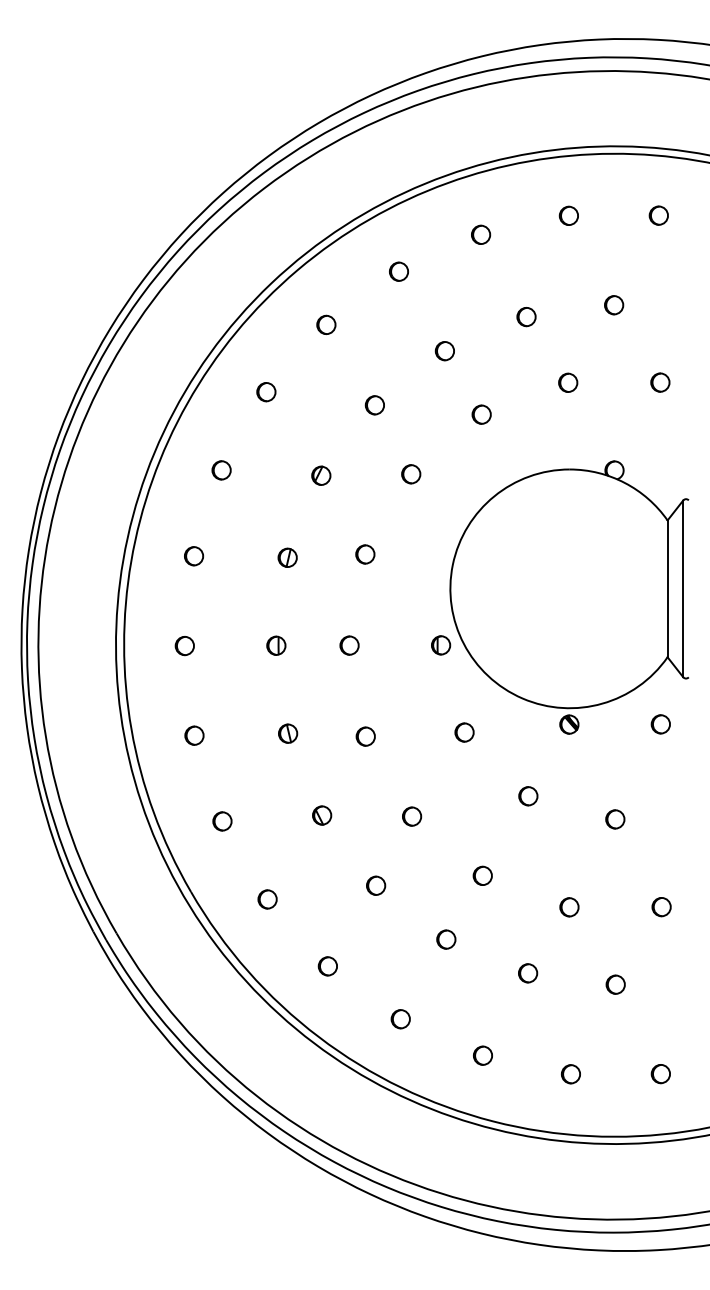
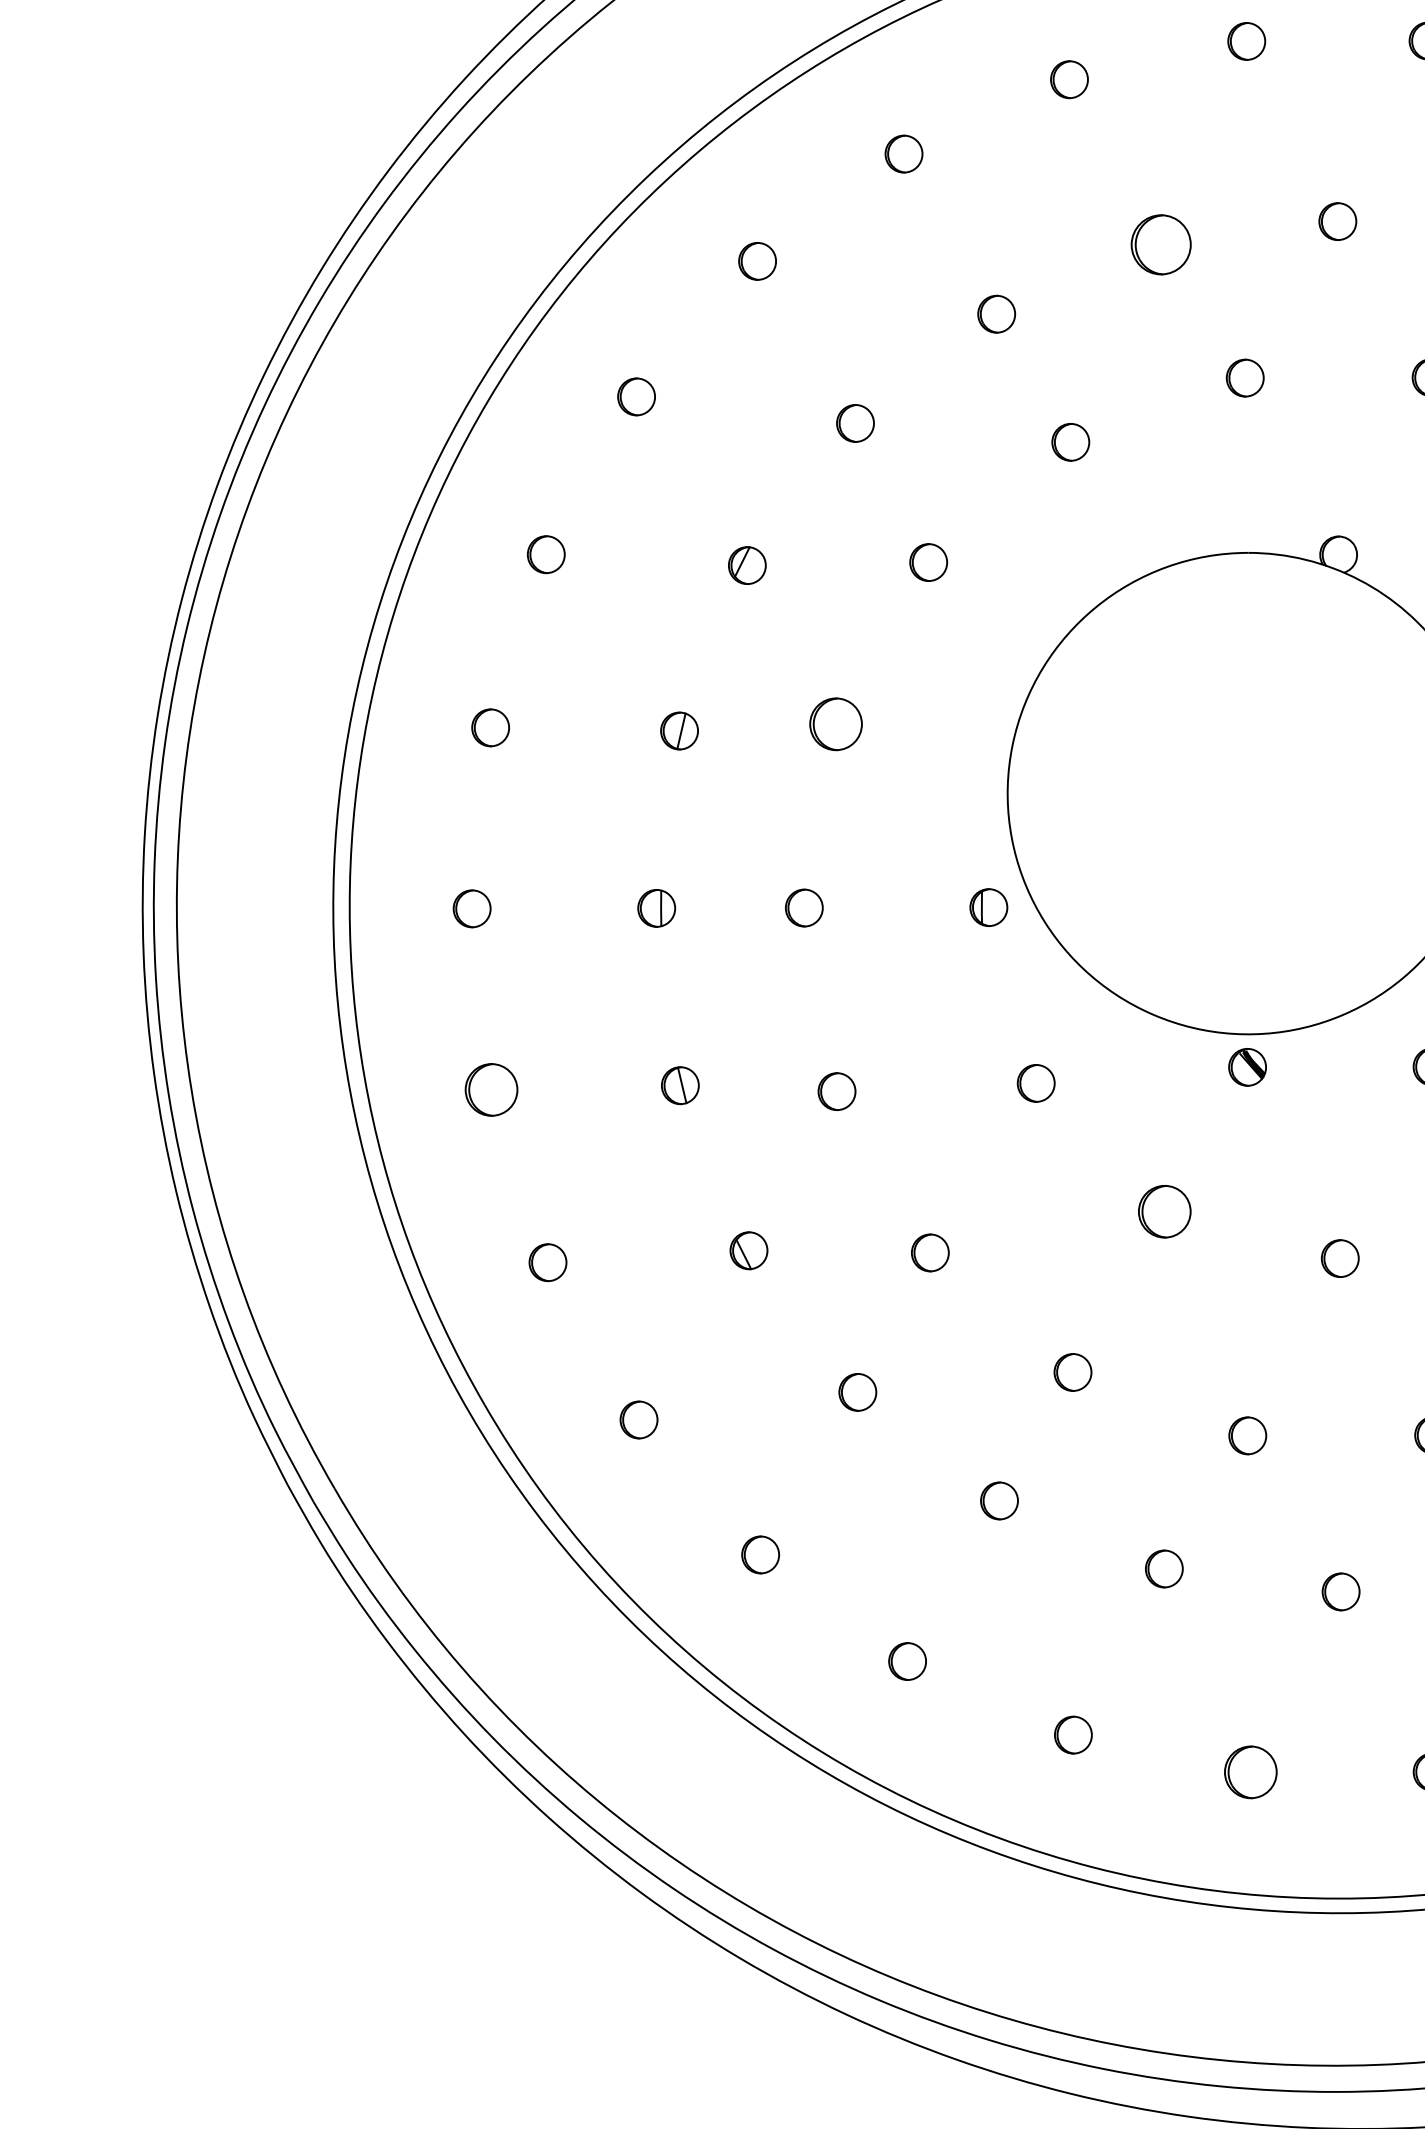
circle: (526, 317) -> (1161, 246), size x1.6
circle: (365, 554) -> (836, 724), size x1.4
circle: (194, 735) -> (491, 1089), size x1.4
circle: (528, 796) -> (1165, 1212), size x1.4
circle: (570, 1074) -> (1249, 1772), size x1.4

